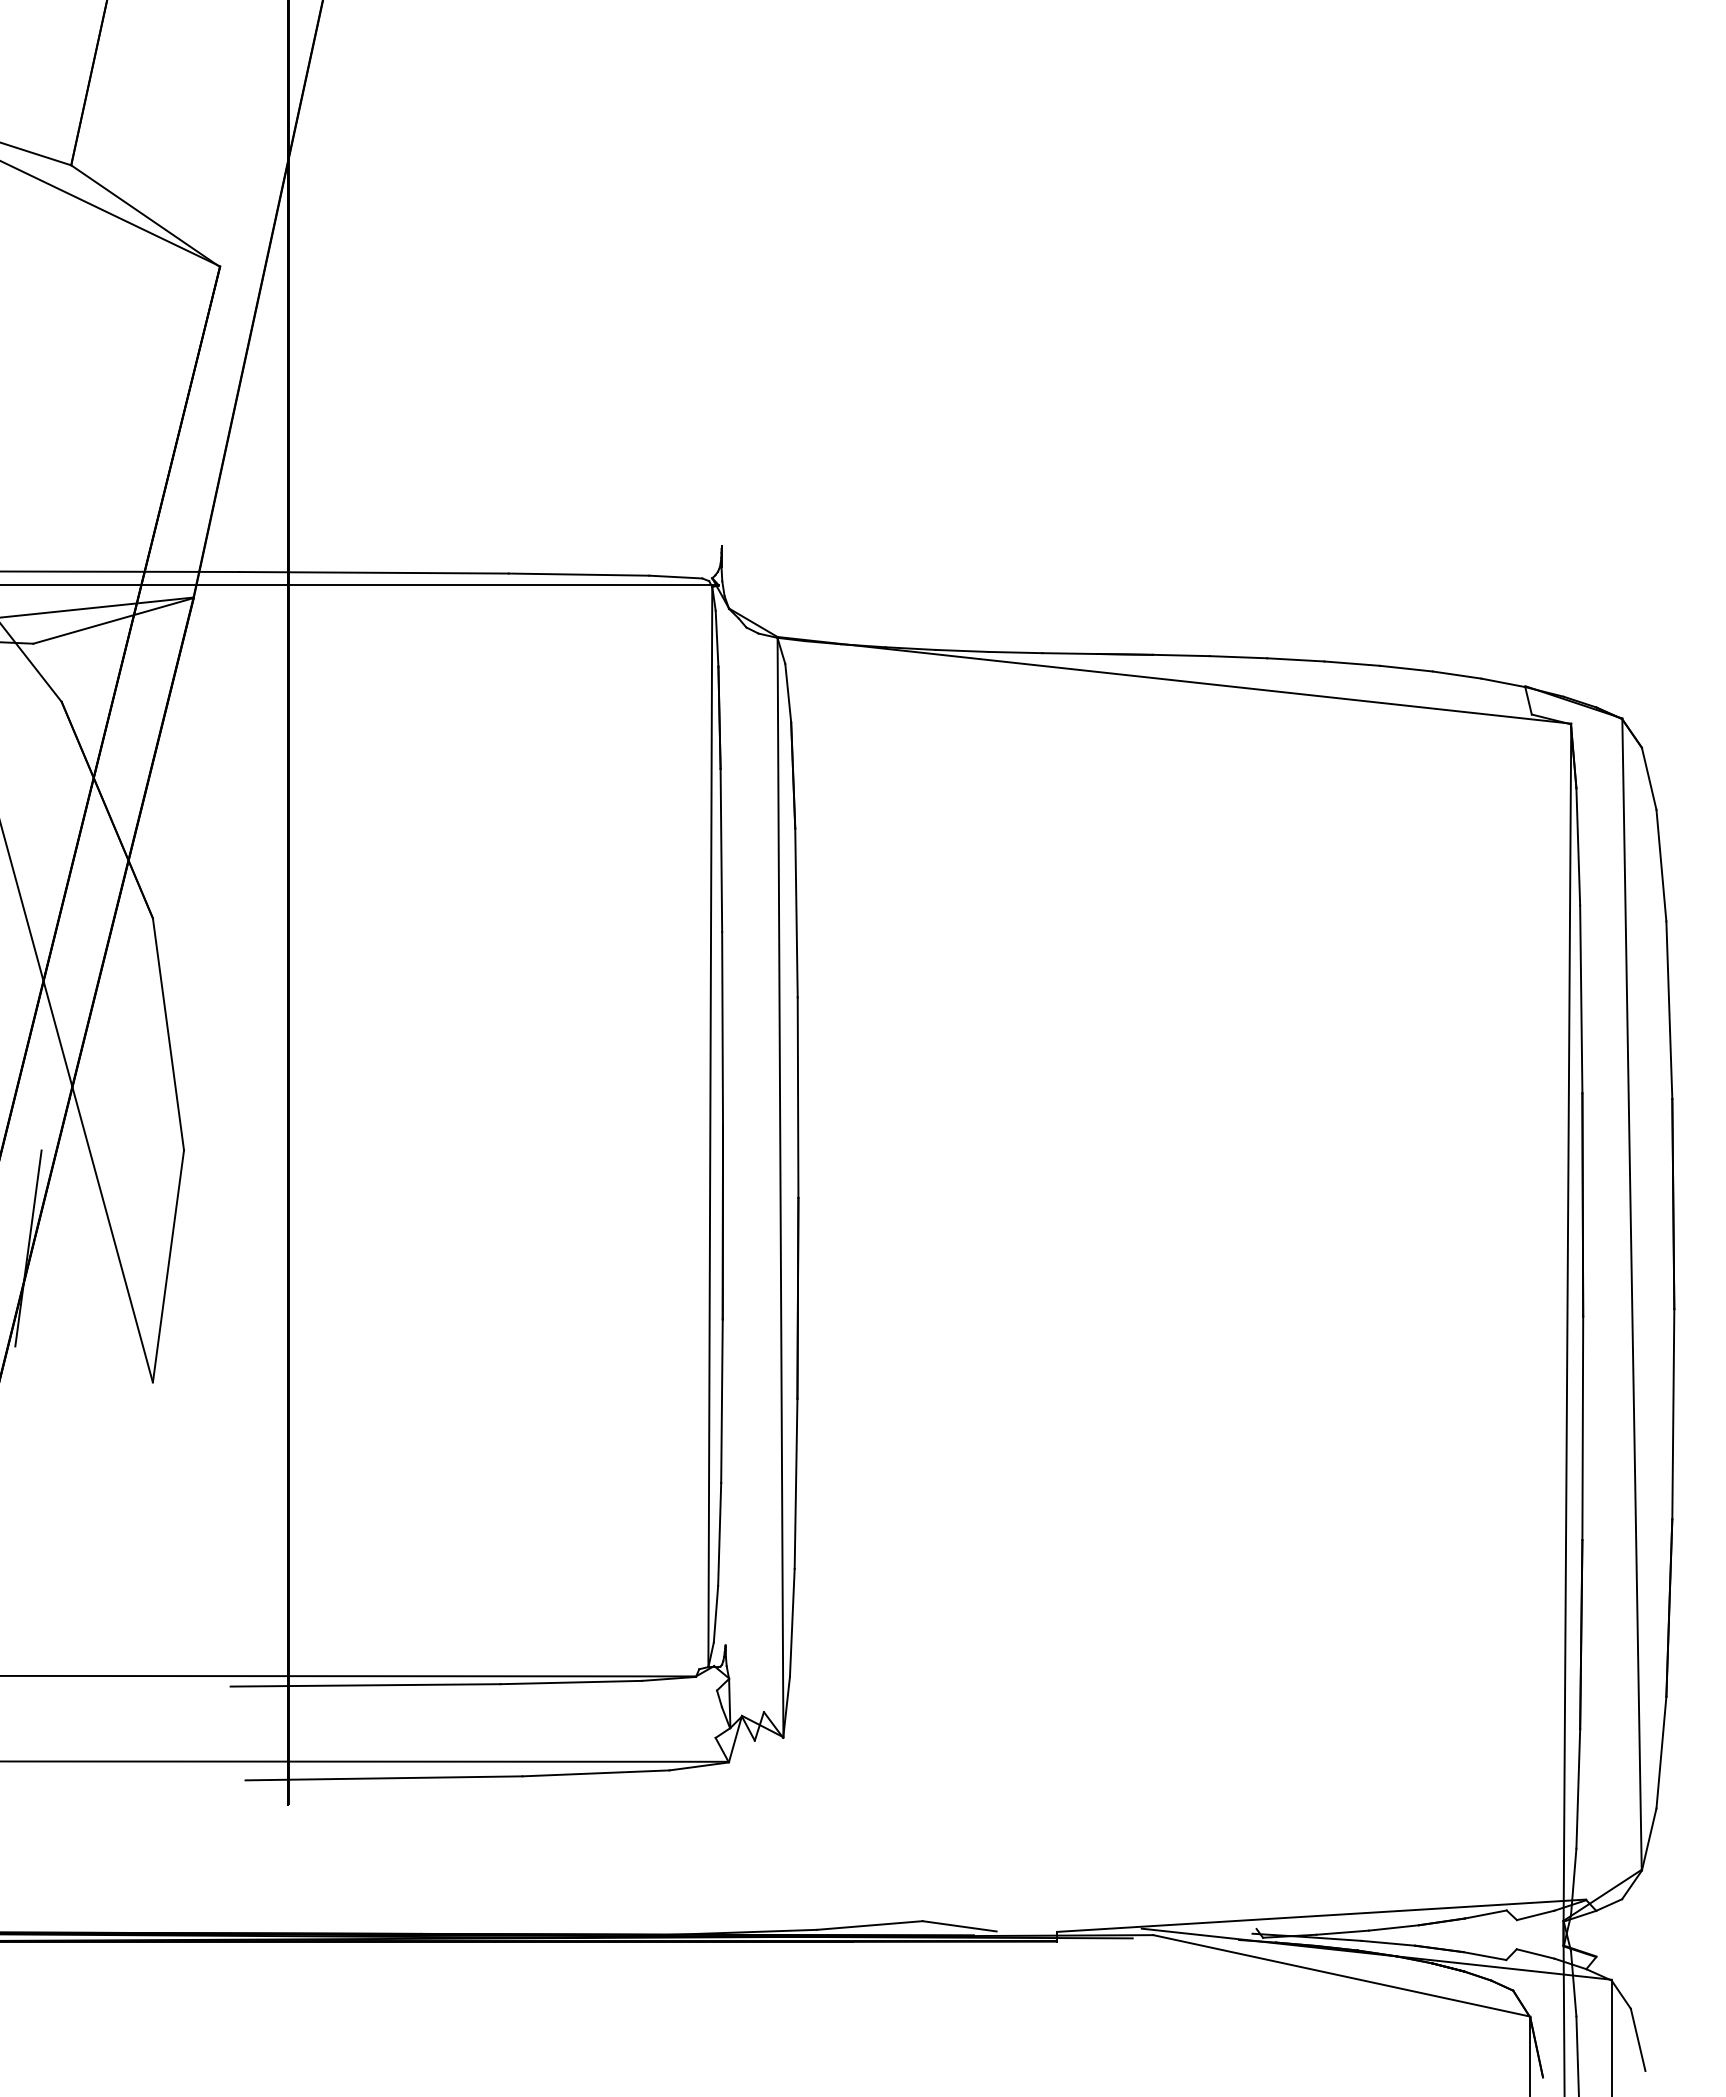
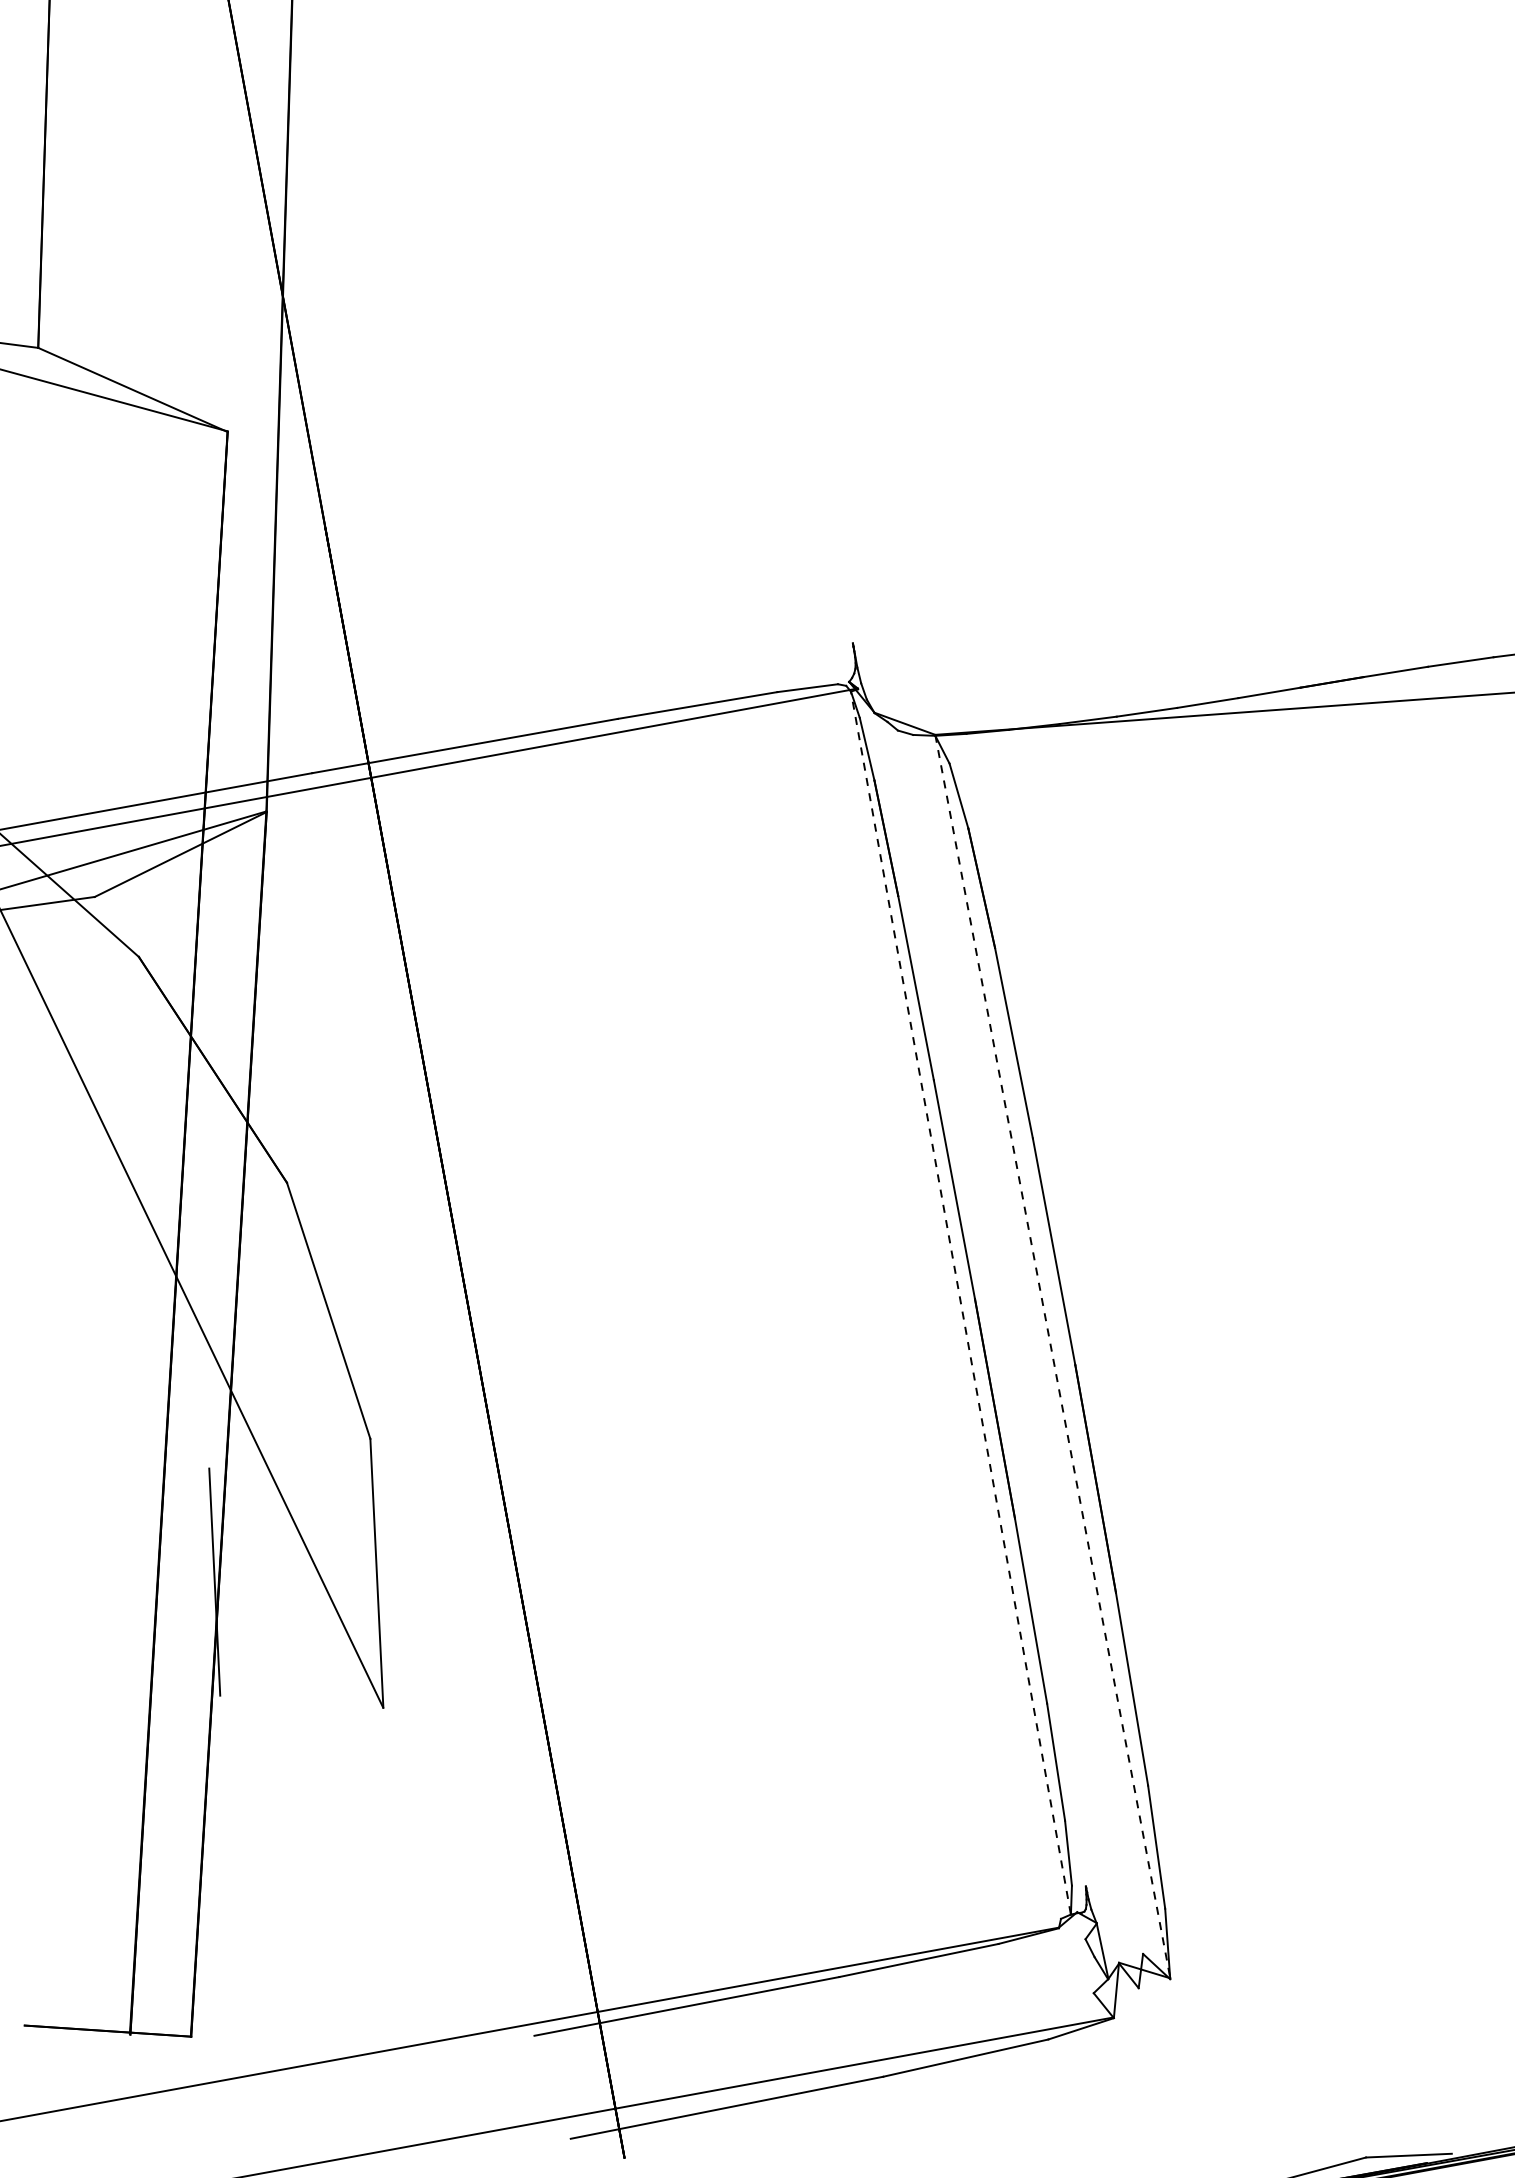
line: (710, 1125) -> (960, 1301), solid -> dashed
line: (780, 1187) -> (1052, 1357), solid -> dashed

